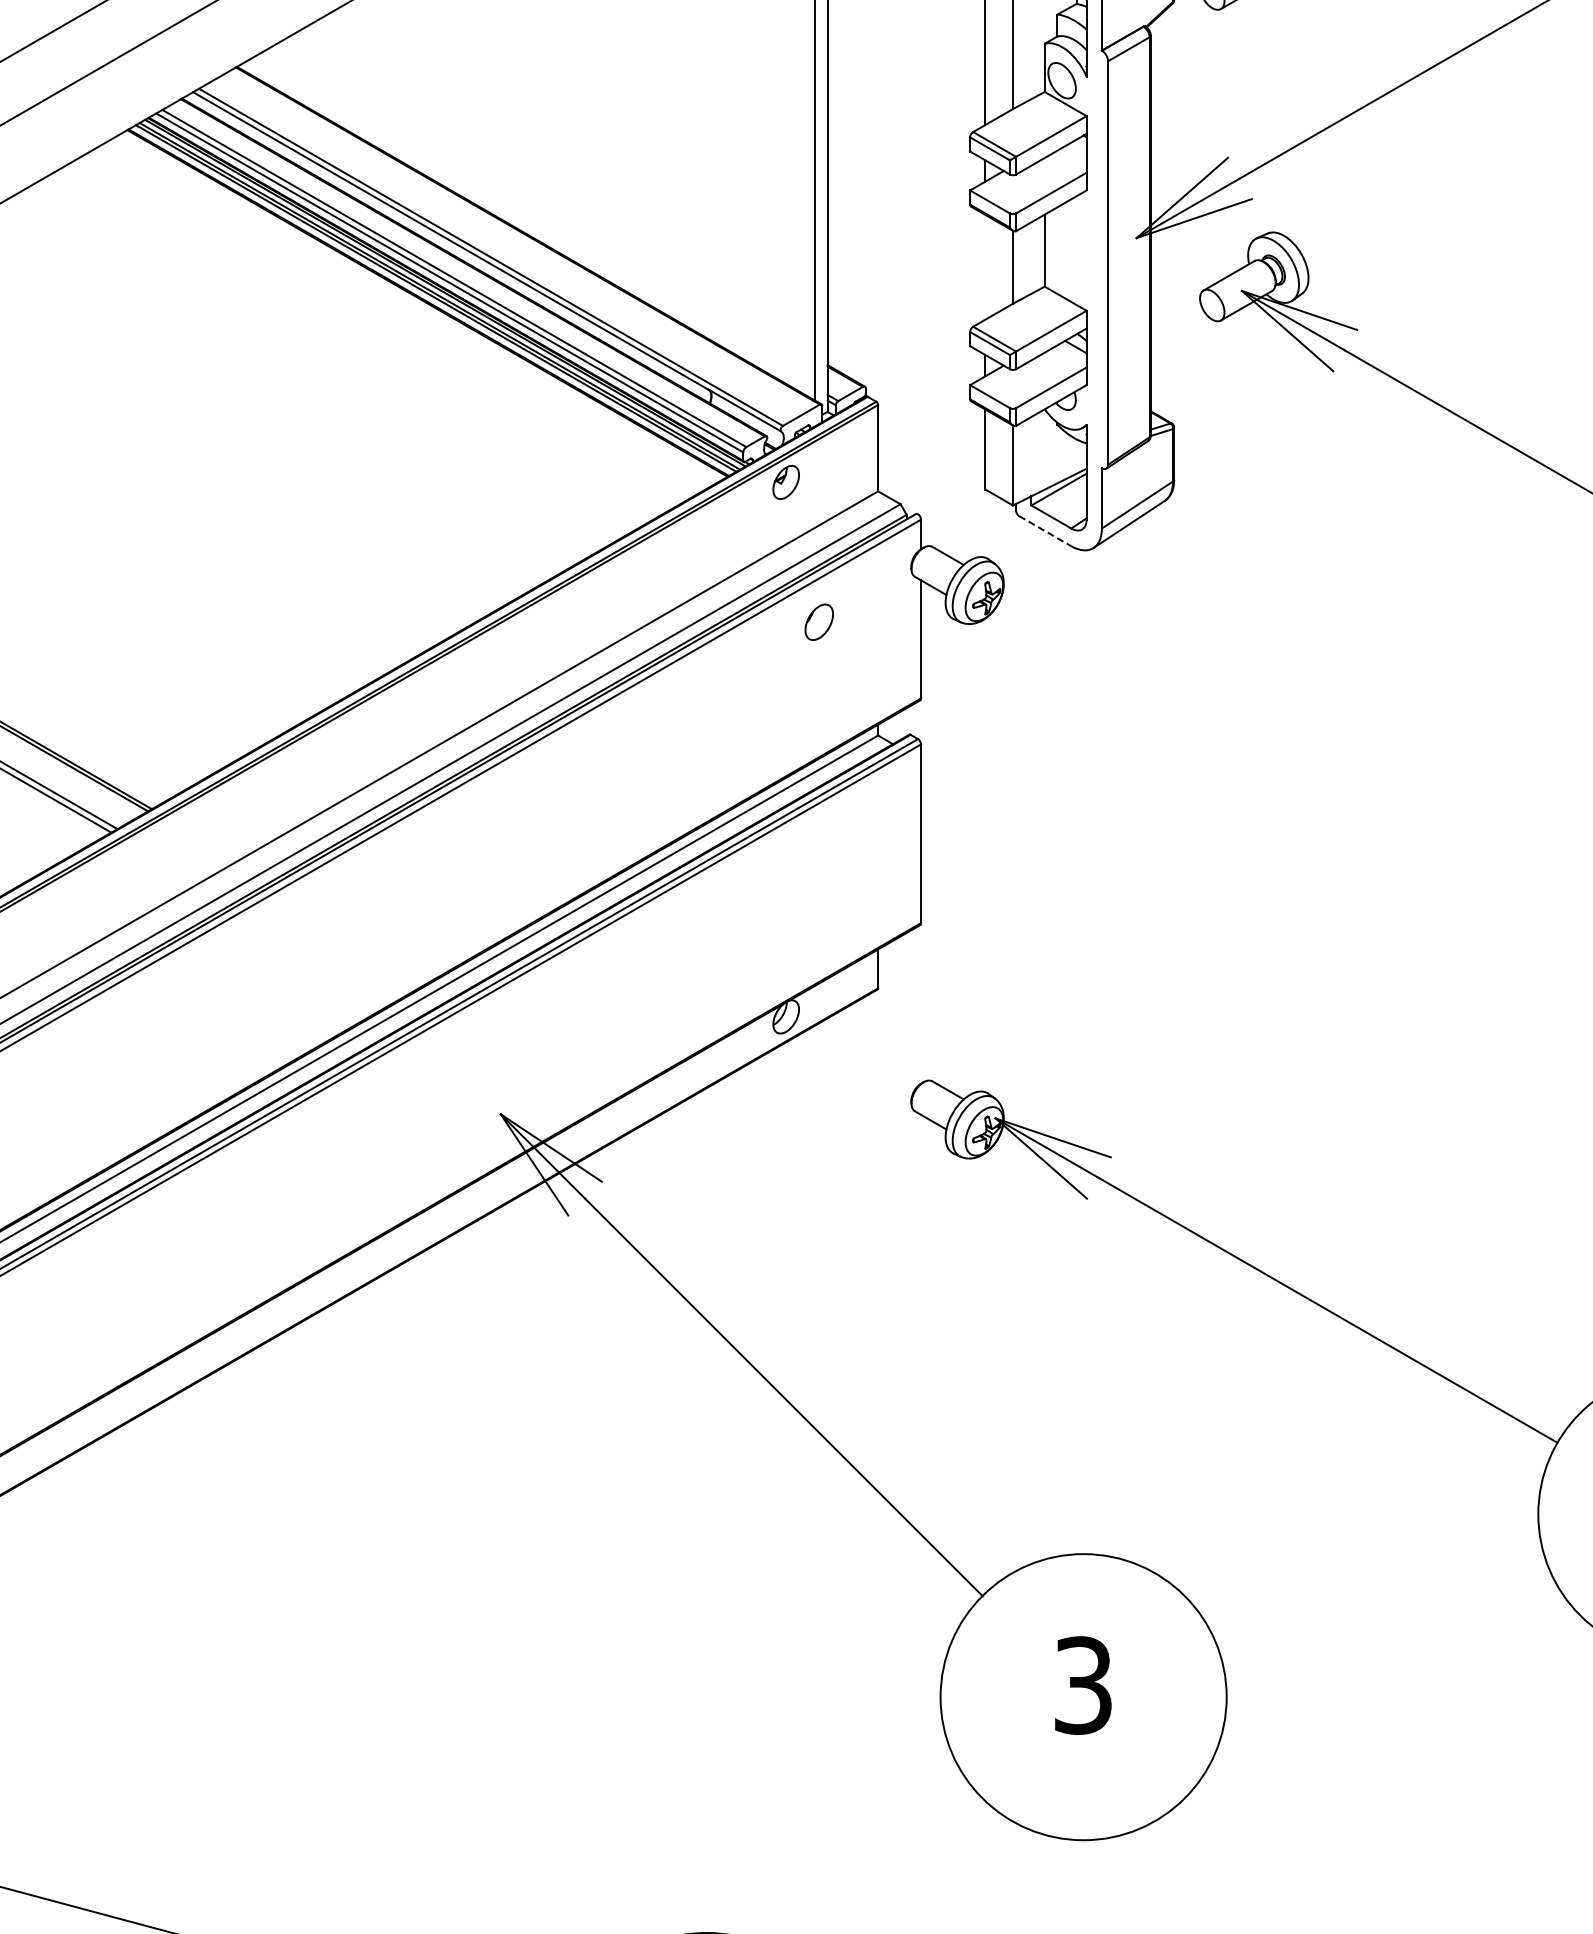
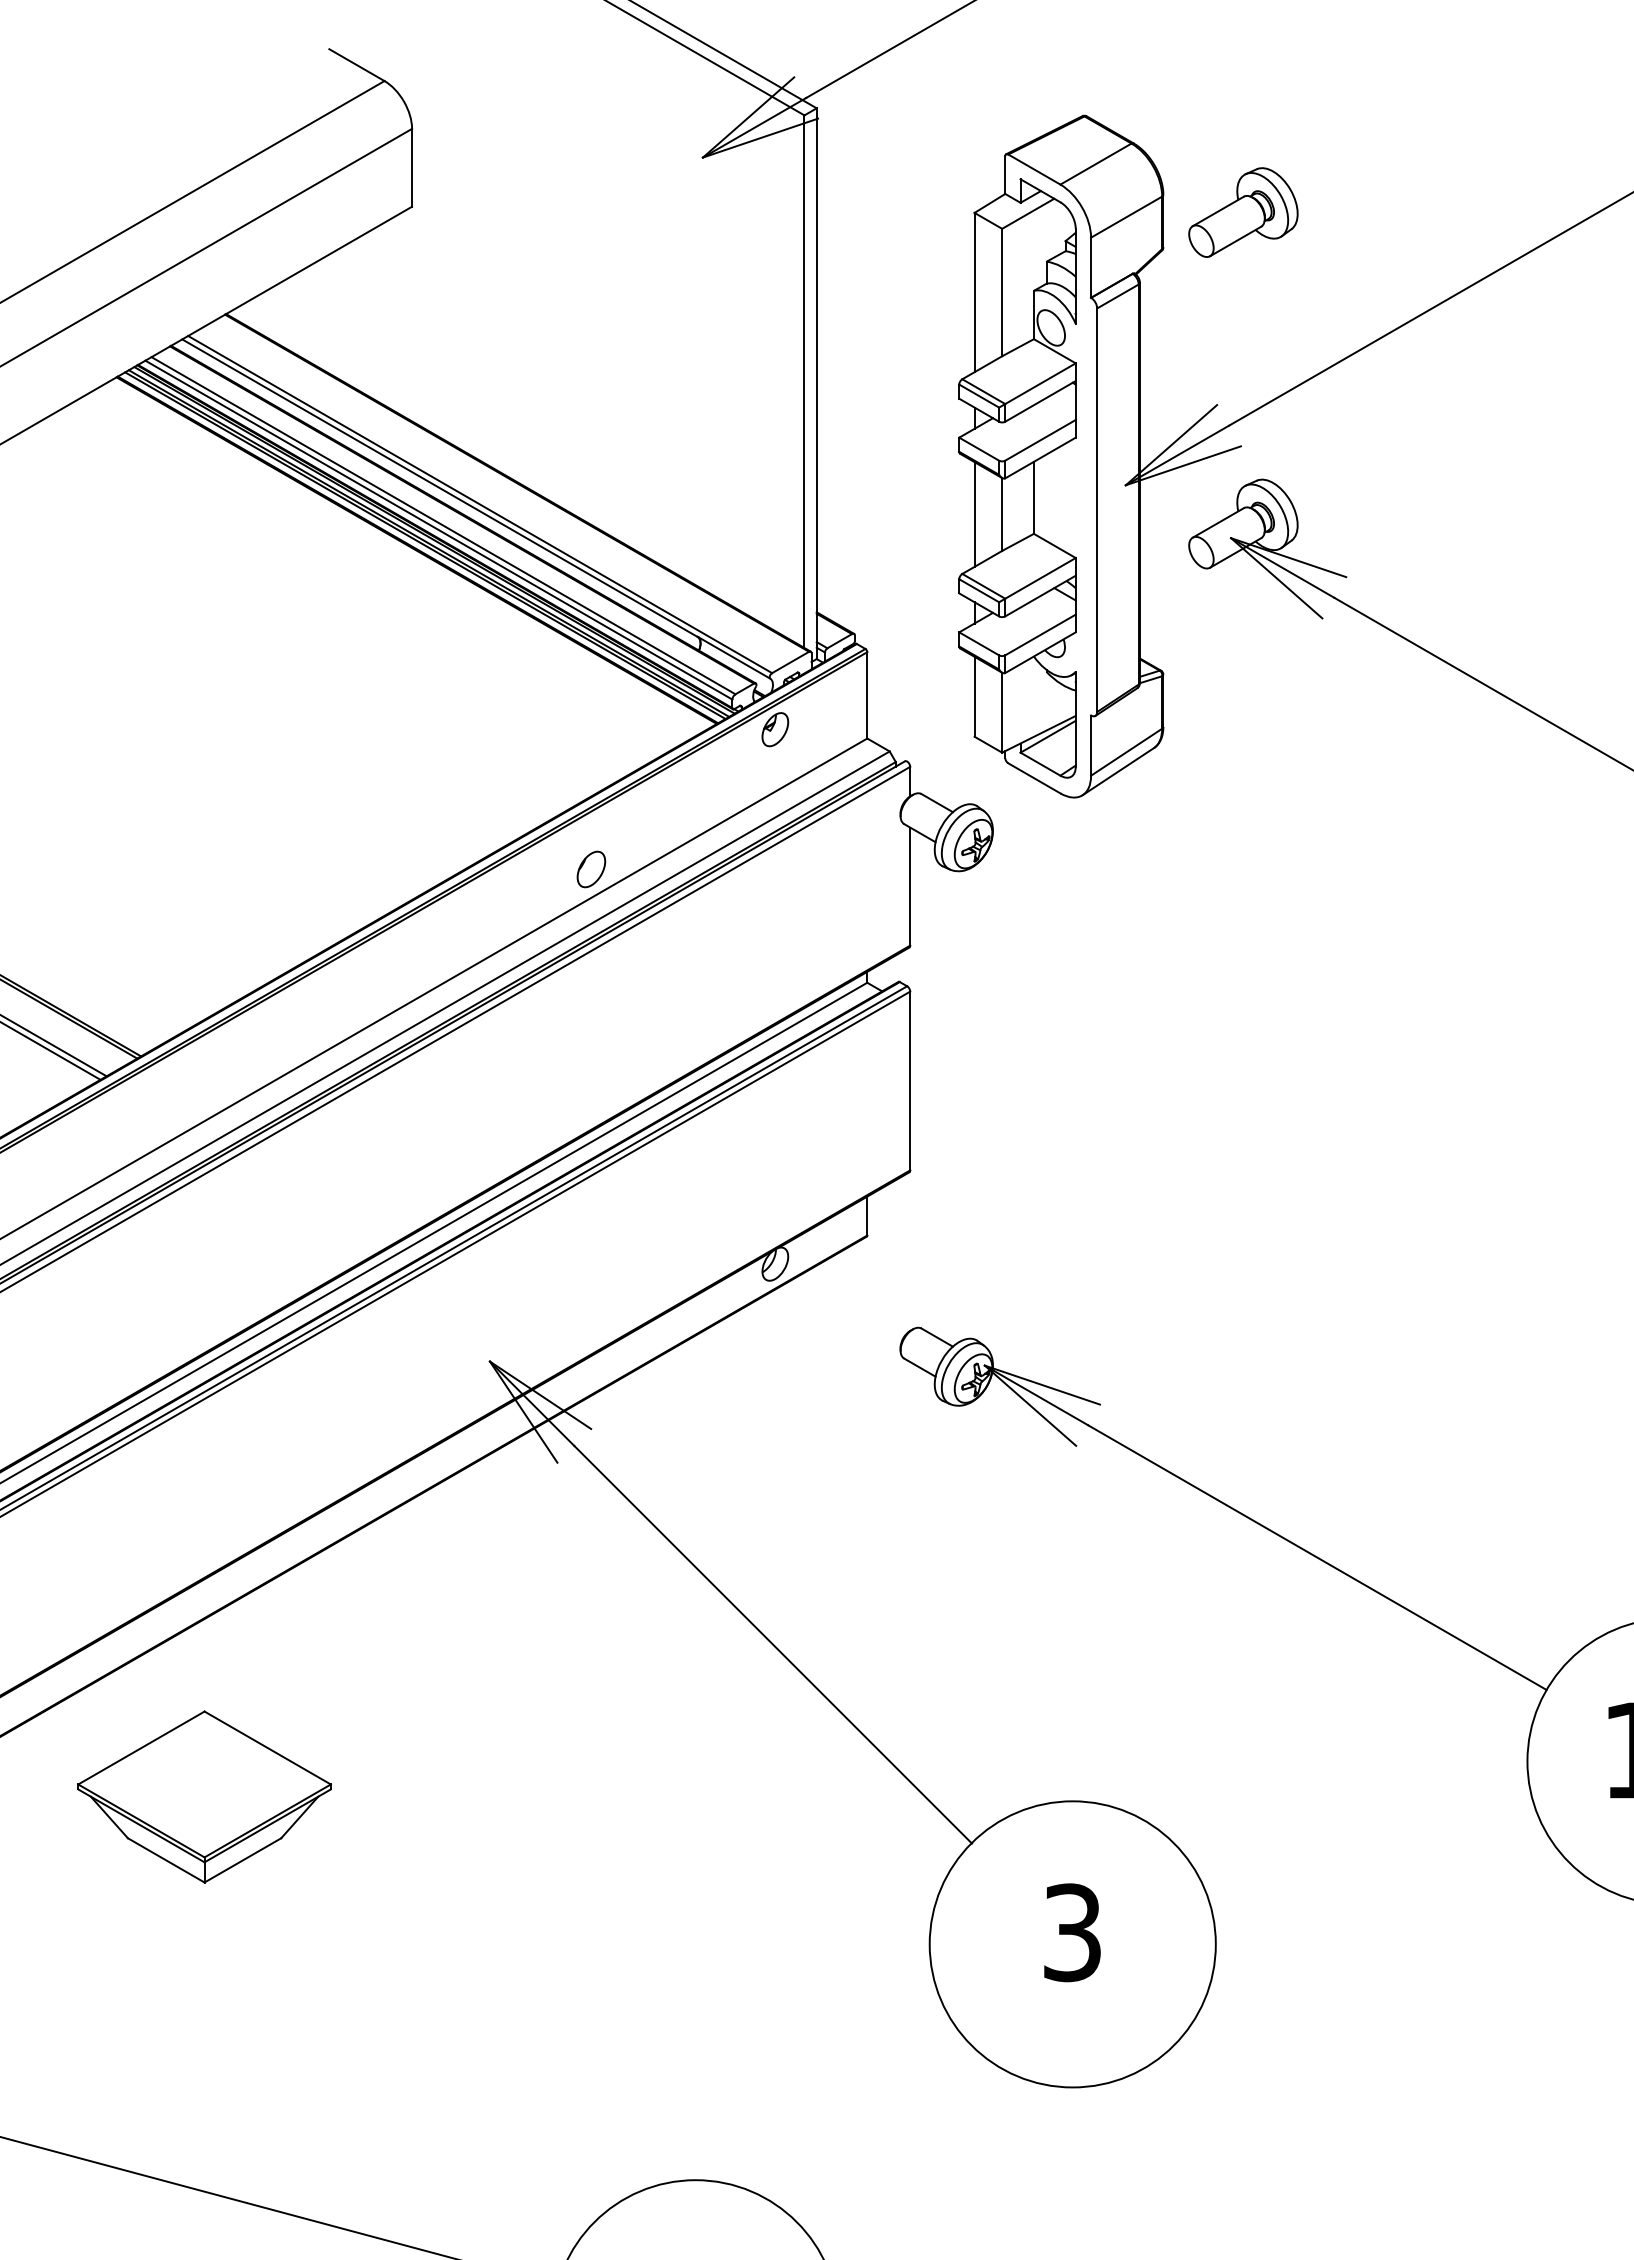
line: (985, 267) -> (974, 514), added
line: (1045, 531) -> (1034, 778), dashed -> solid
part: (819, 622) -> (591, 869), moved
part: (215, 1549) -> (204, 1796), added

